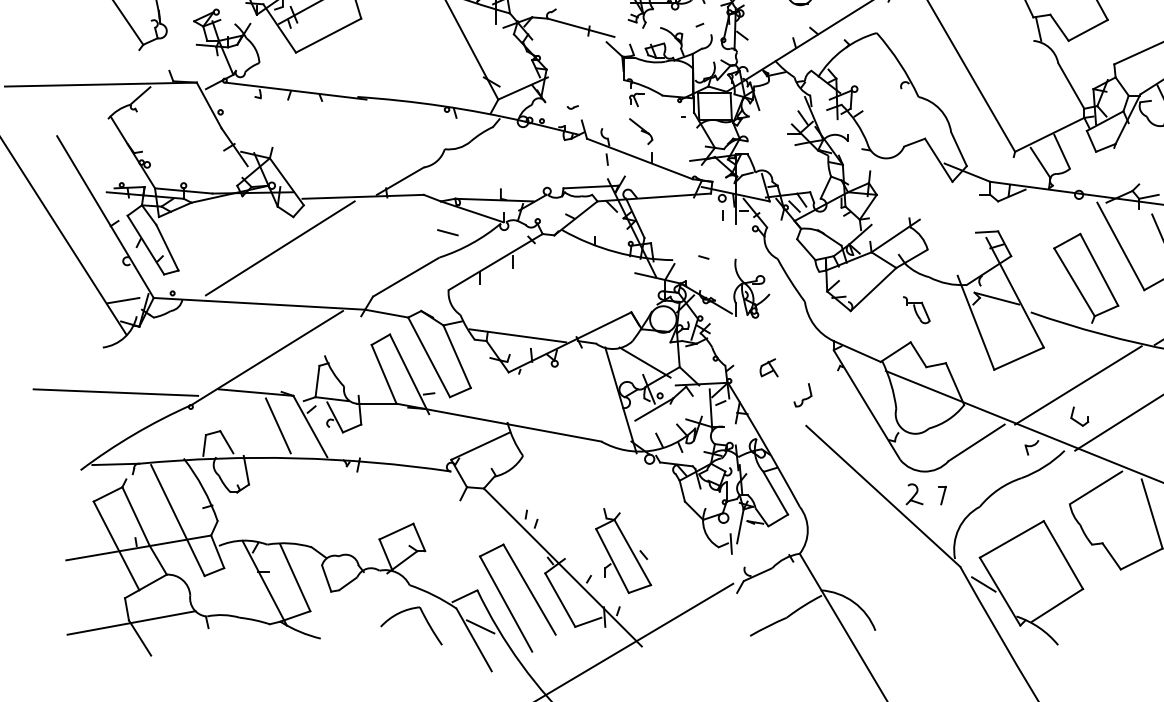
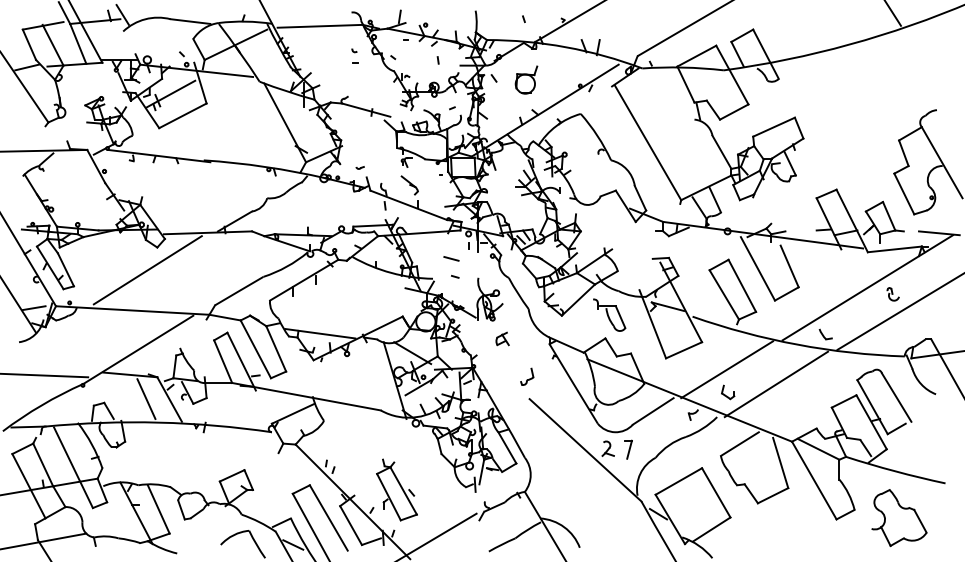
line: (447, 232) -> (451, 258), moved
part: (916, 309) -> (609, 314), size x1.67
part: (768, 367) -> (502, 338), moved
part: (942, 495) -> (628, 449), size x1.43

